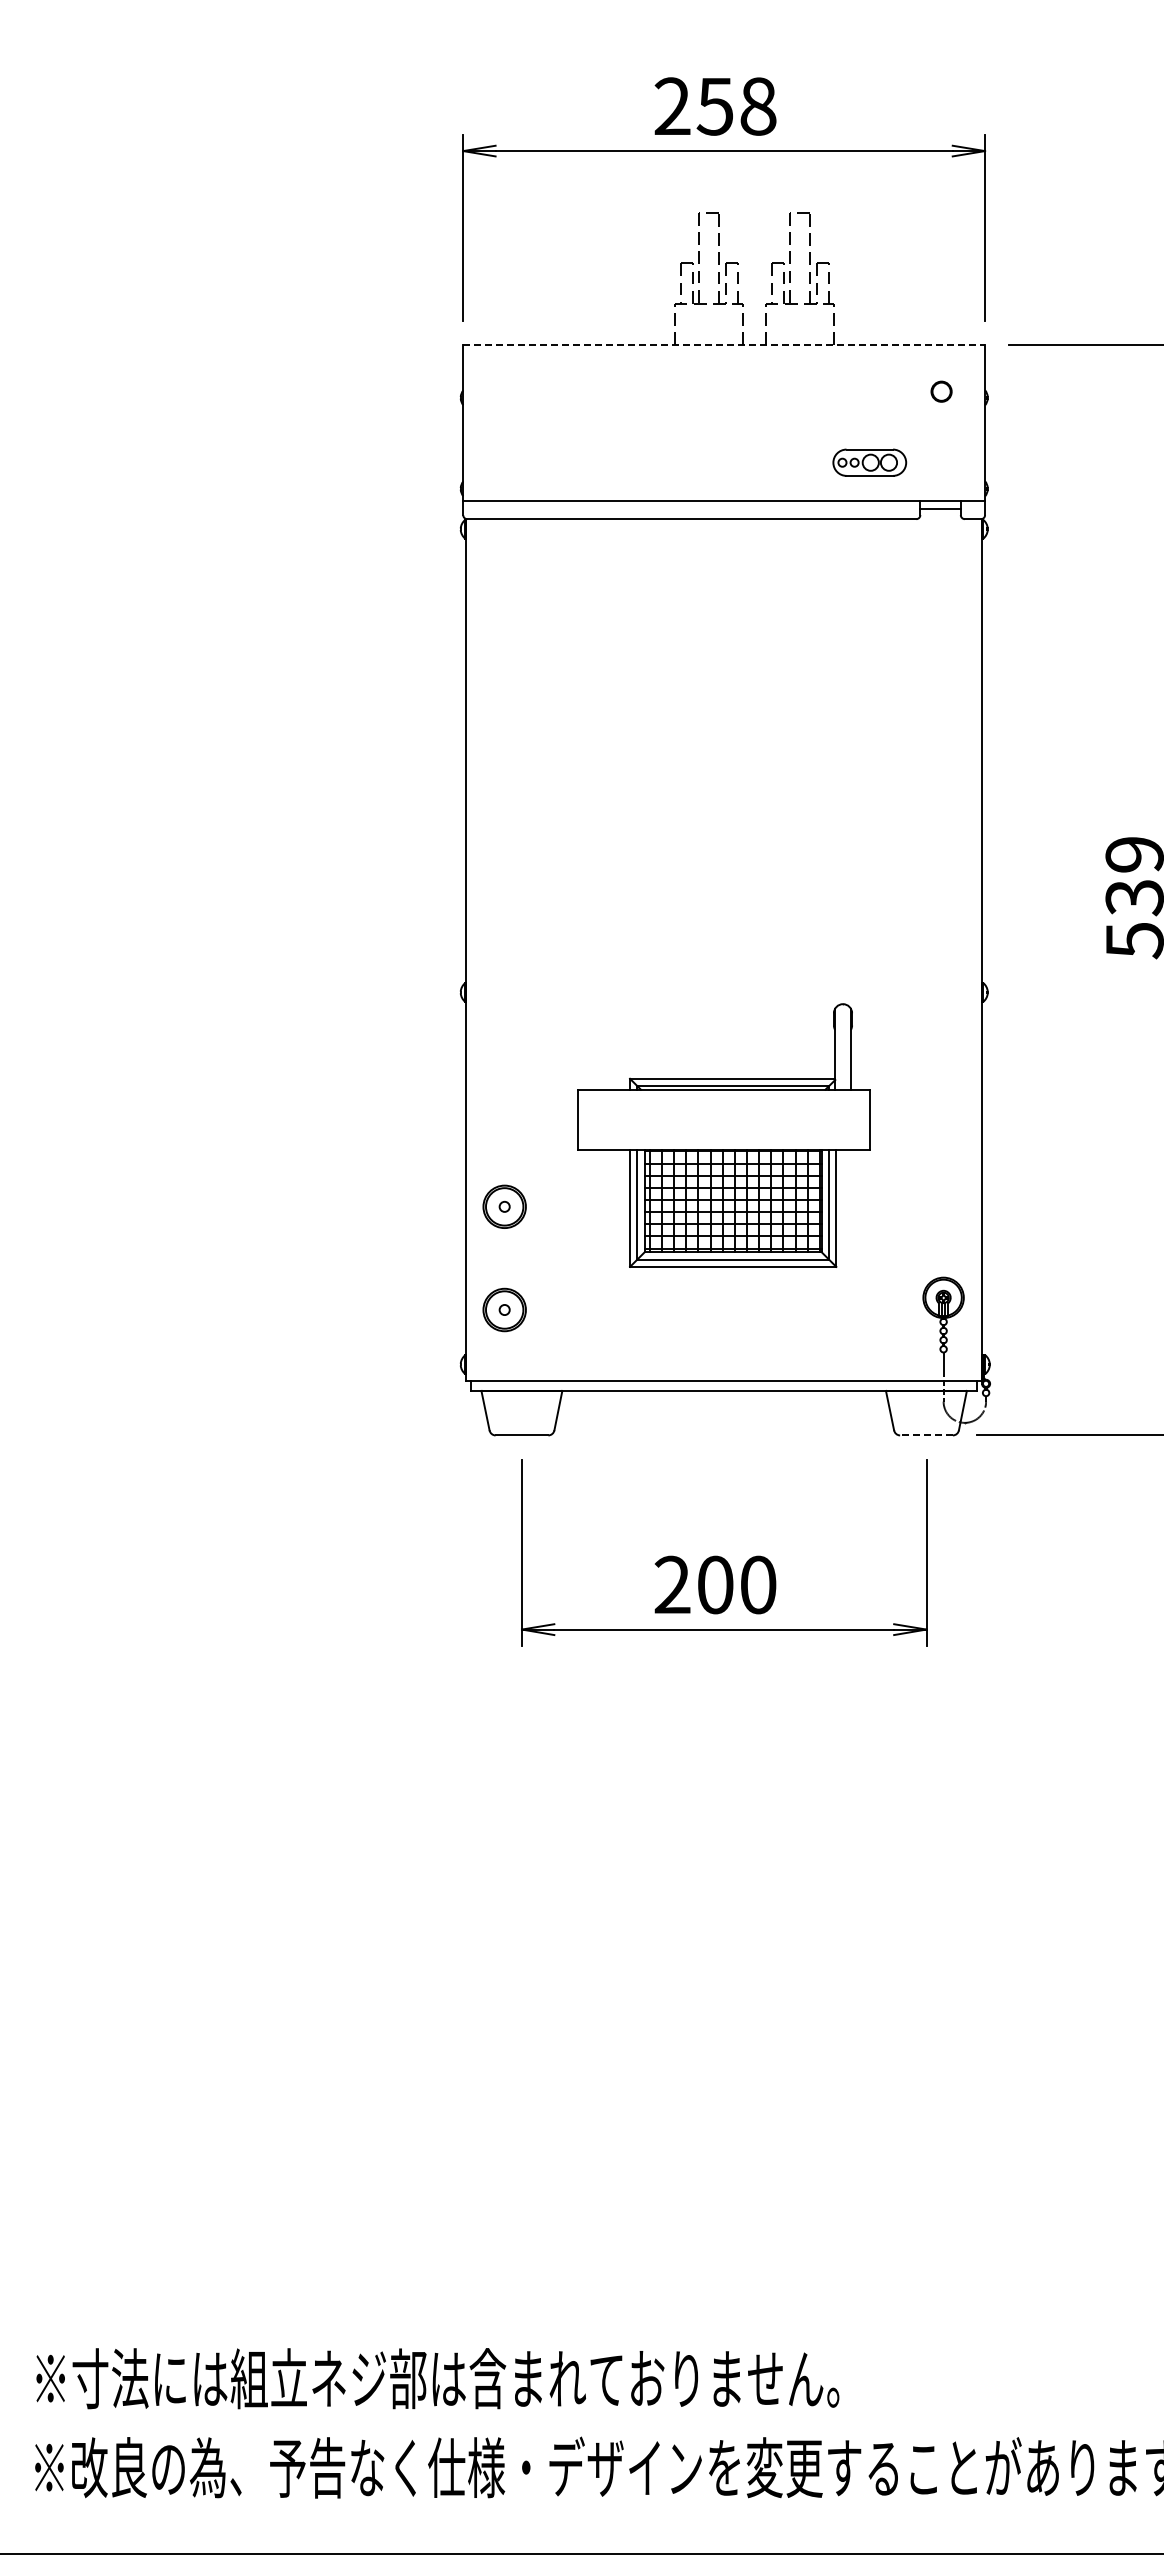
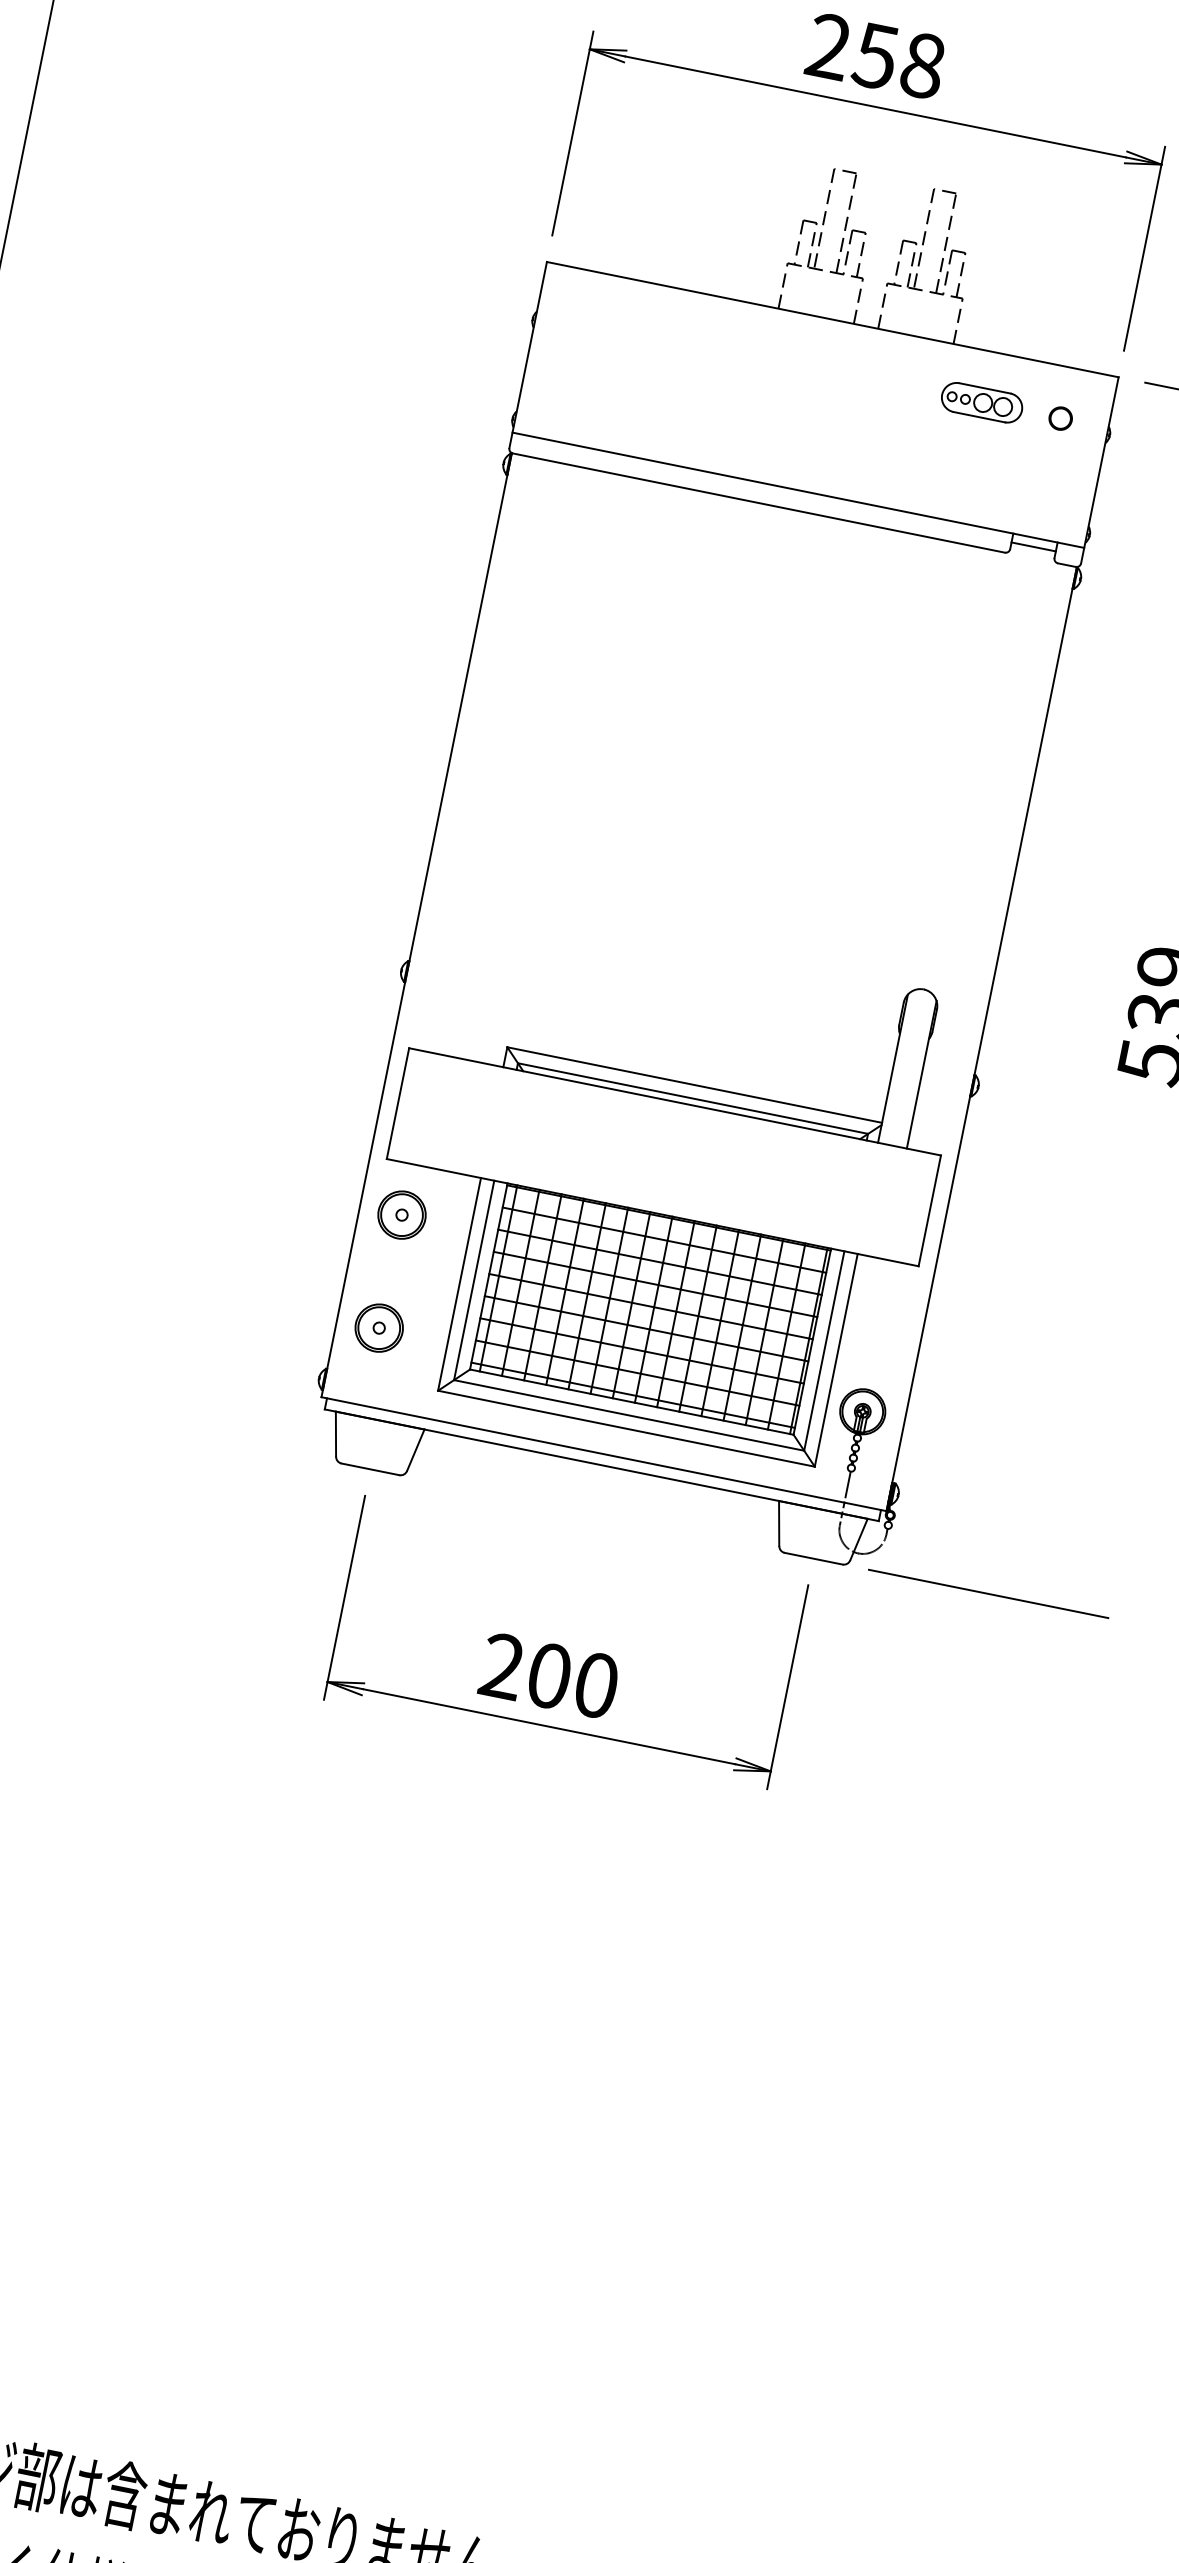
line: (724, 345) -> (833, 320), dashed -> solid
part: (869, 462) -> (981, 402), moved
part: (723, 1135) -> (657, 1185), size x1.67
line: (926, 1435) -> (813, 1558), dashed -> solid

